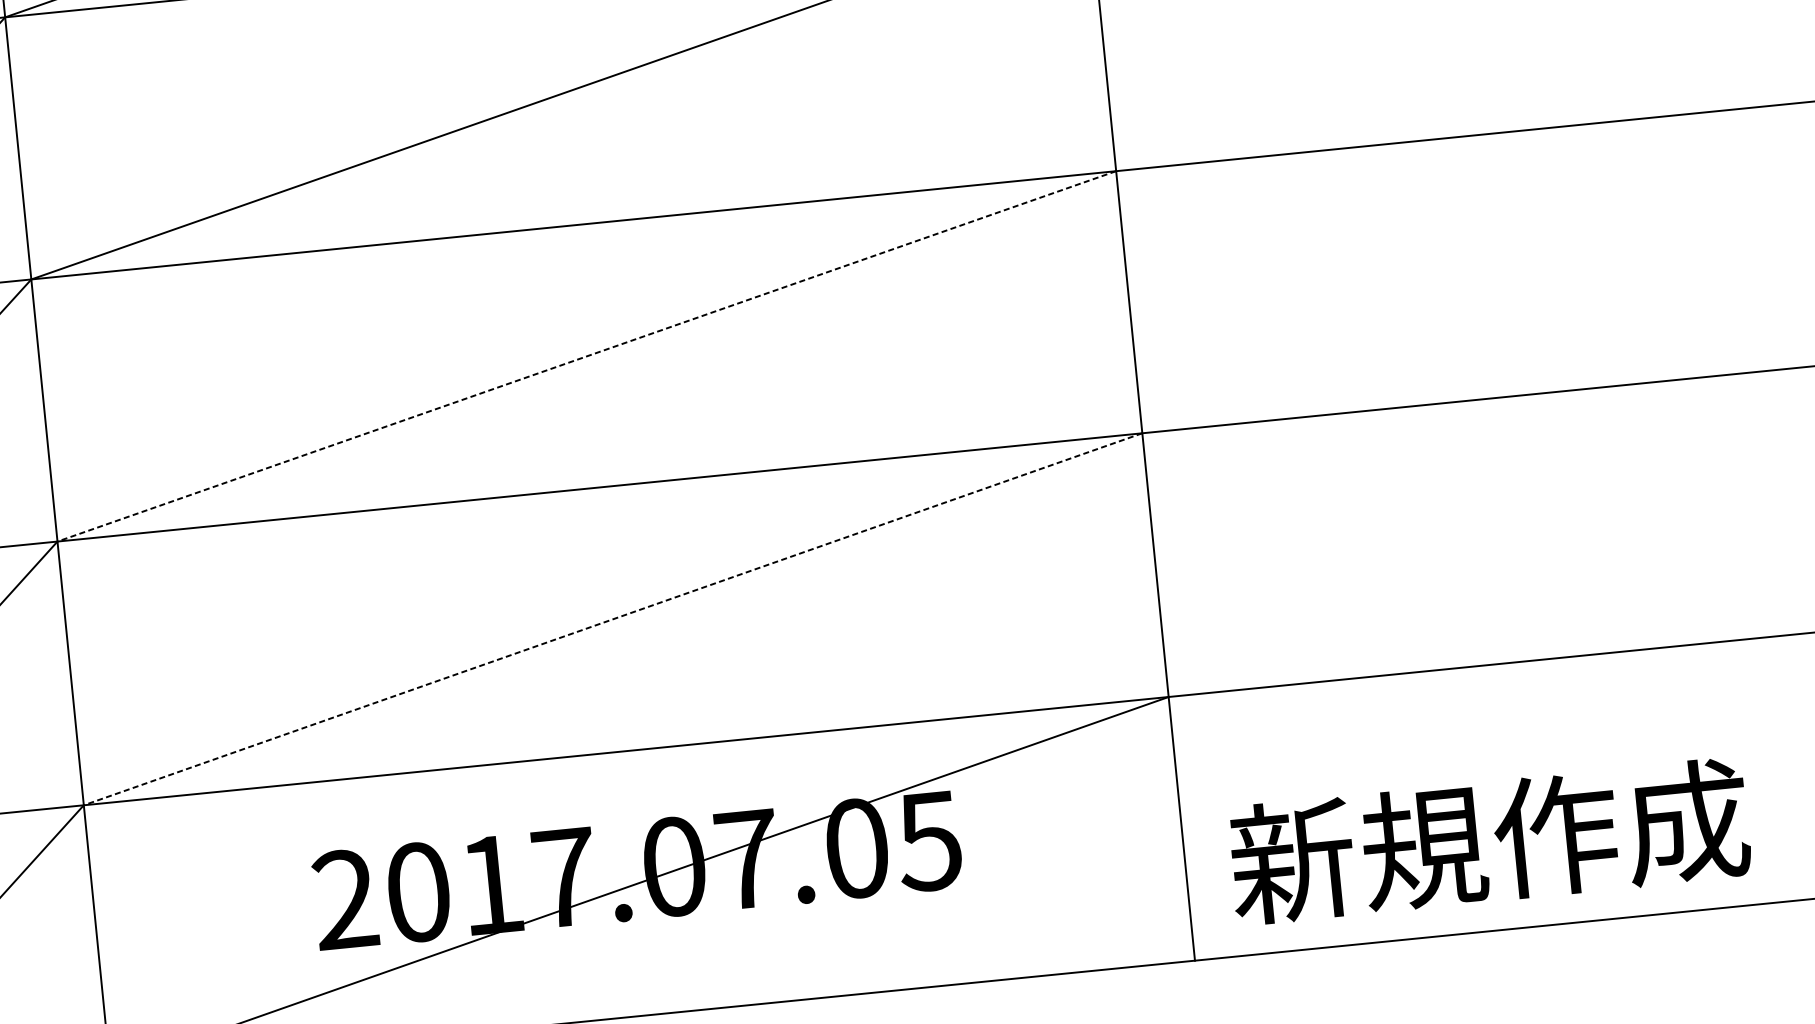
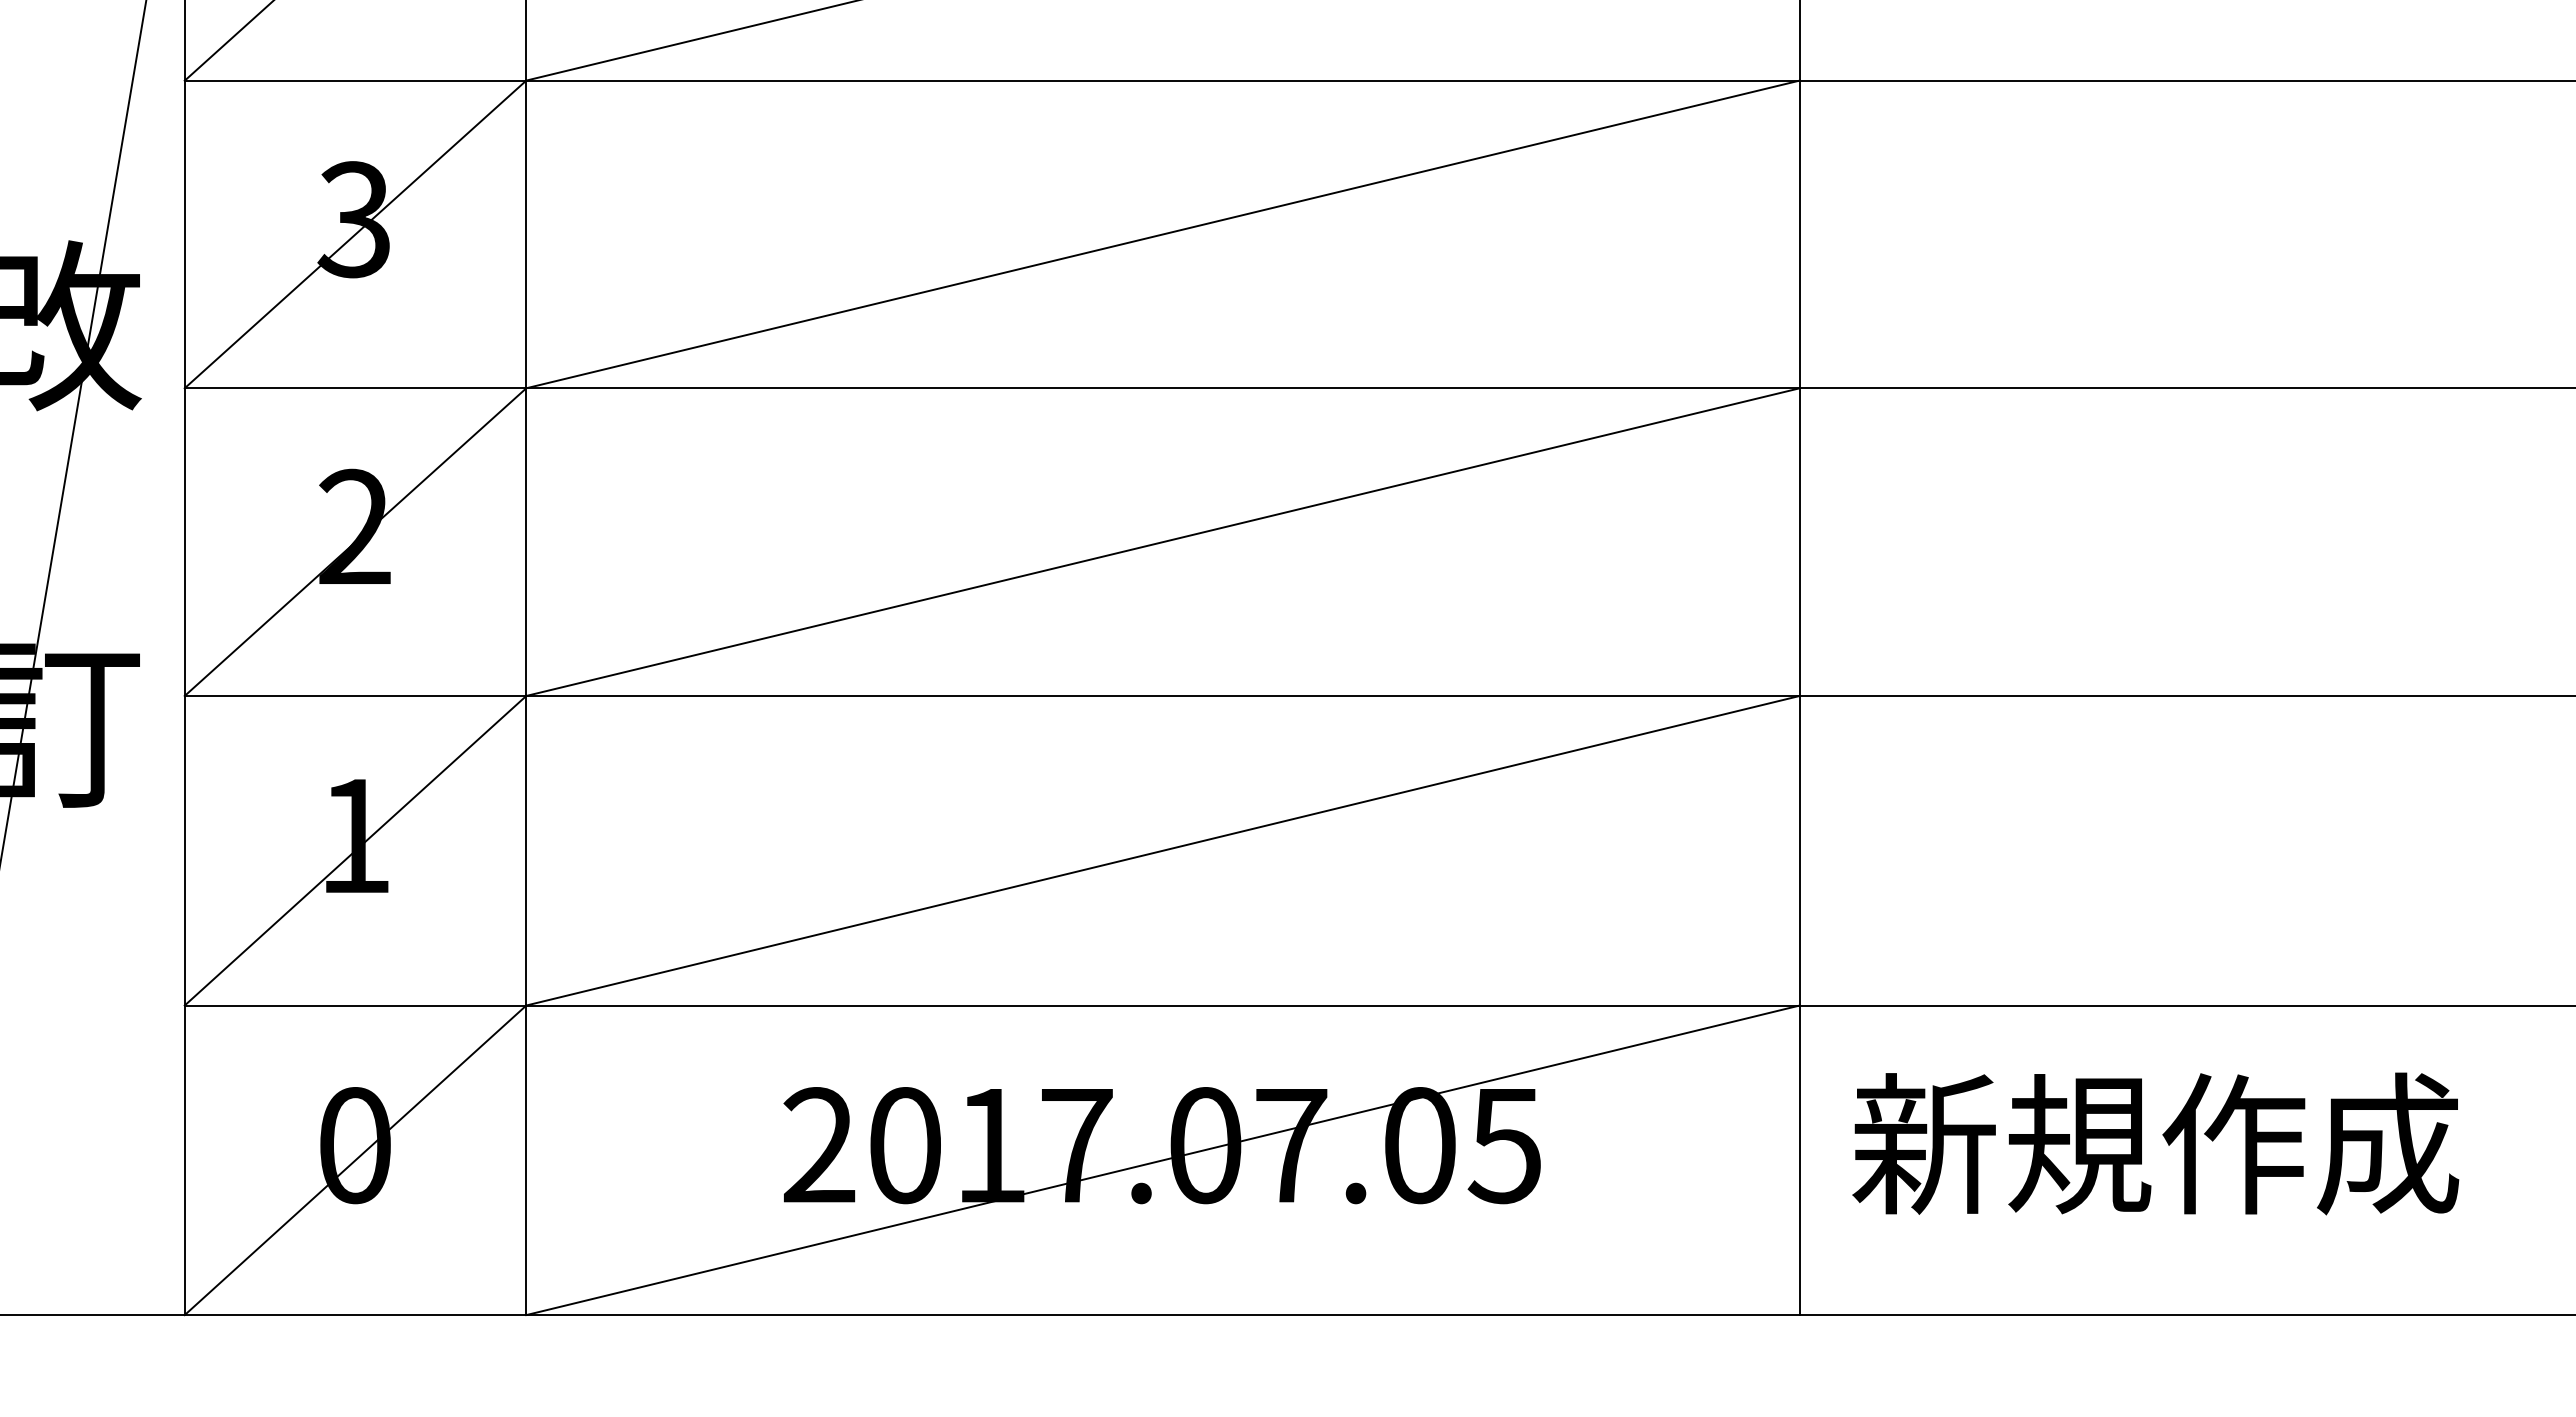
line: (586, 356) -> (1162, 542), dashed -> solid
line: (612, 619) -> (1162, 850), dashed -> solid
text: (1489, 841) -> (2155, 1143), moved

